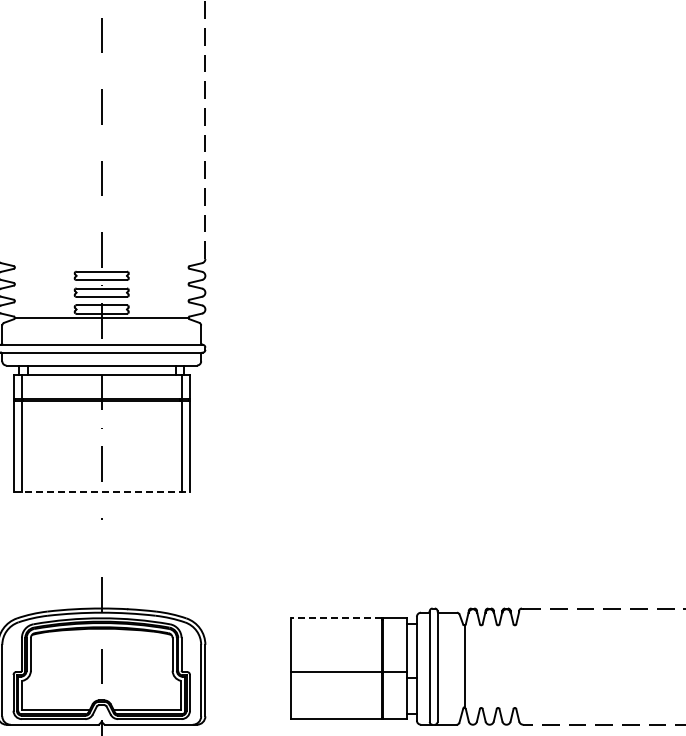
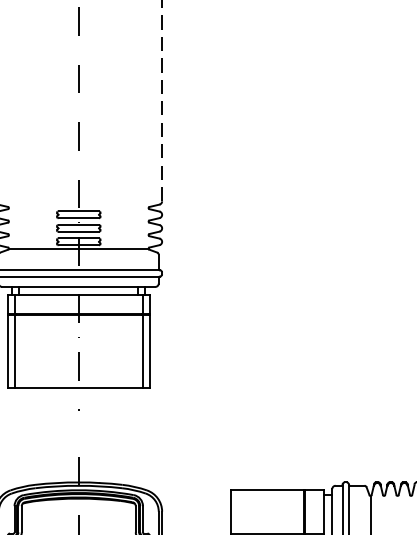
line: (102, 491) -> (79, 388), dashed -> solid
line: (336, 618) -> (267, 490), dashed -> solid

